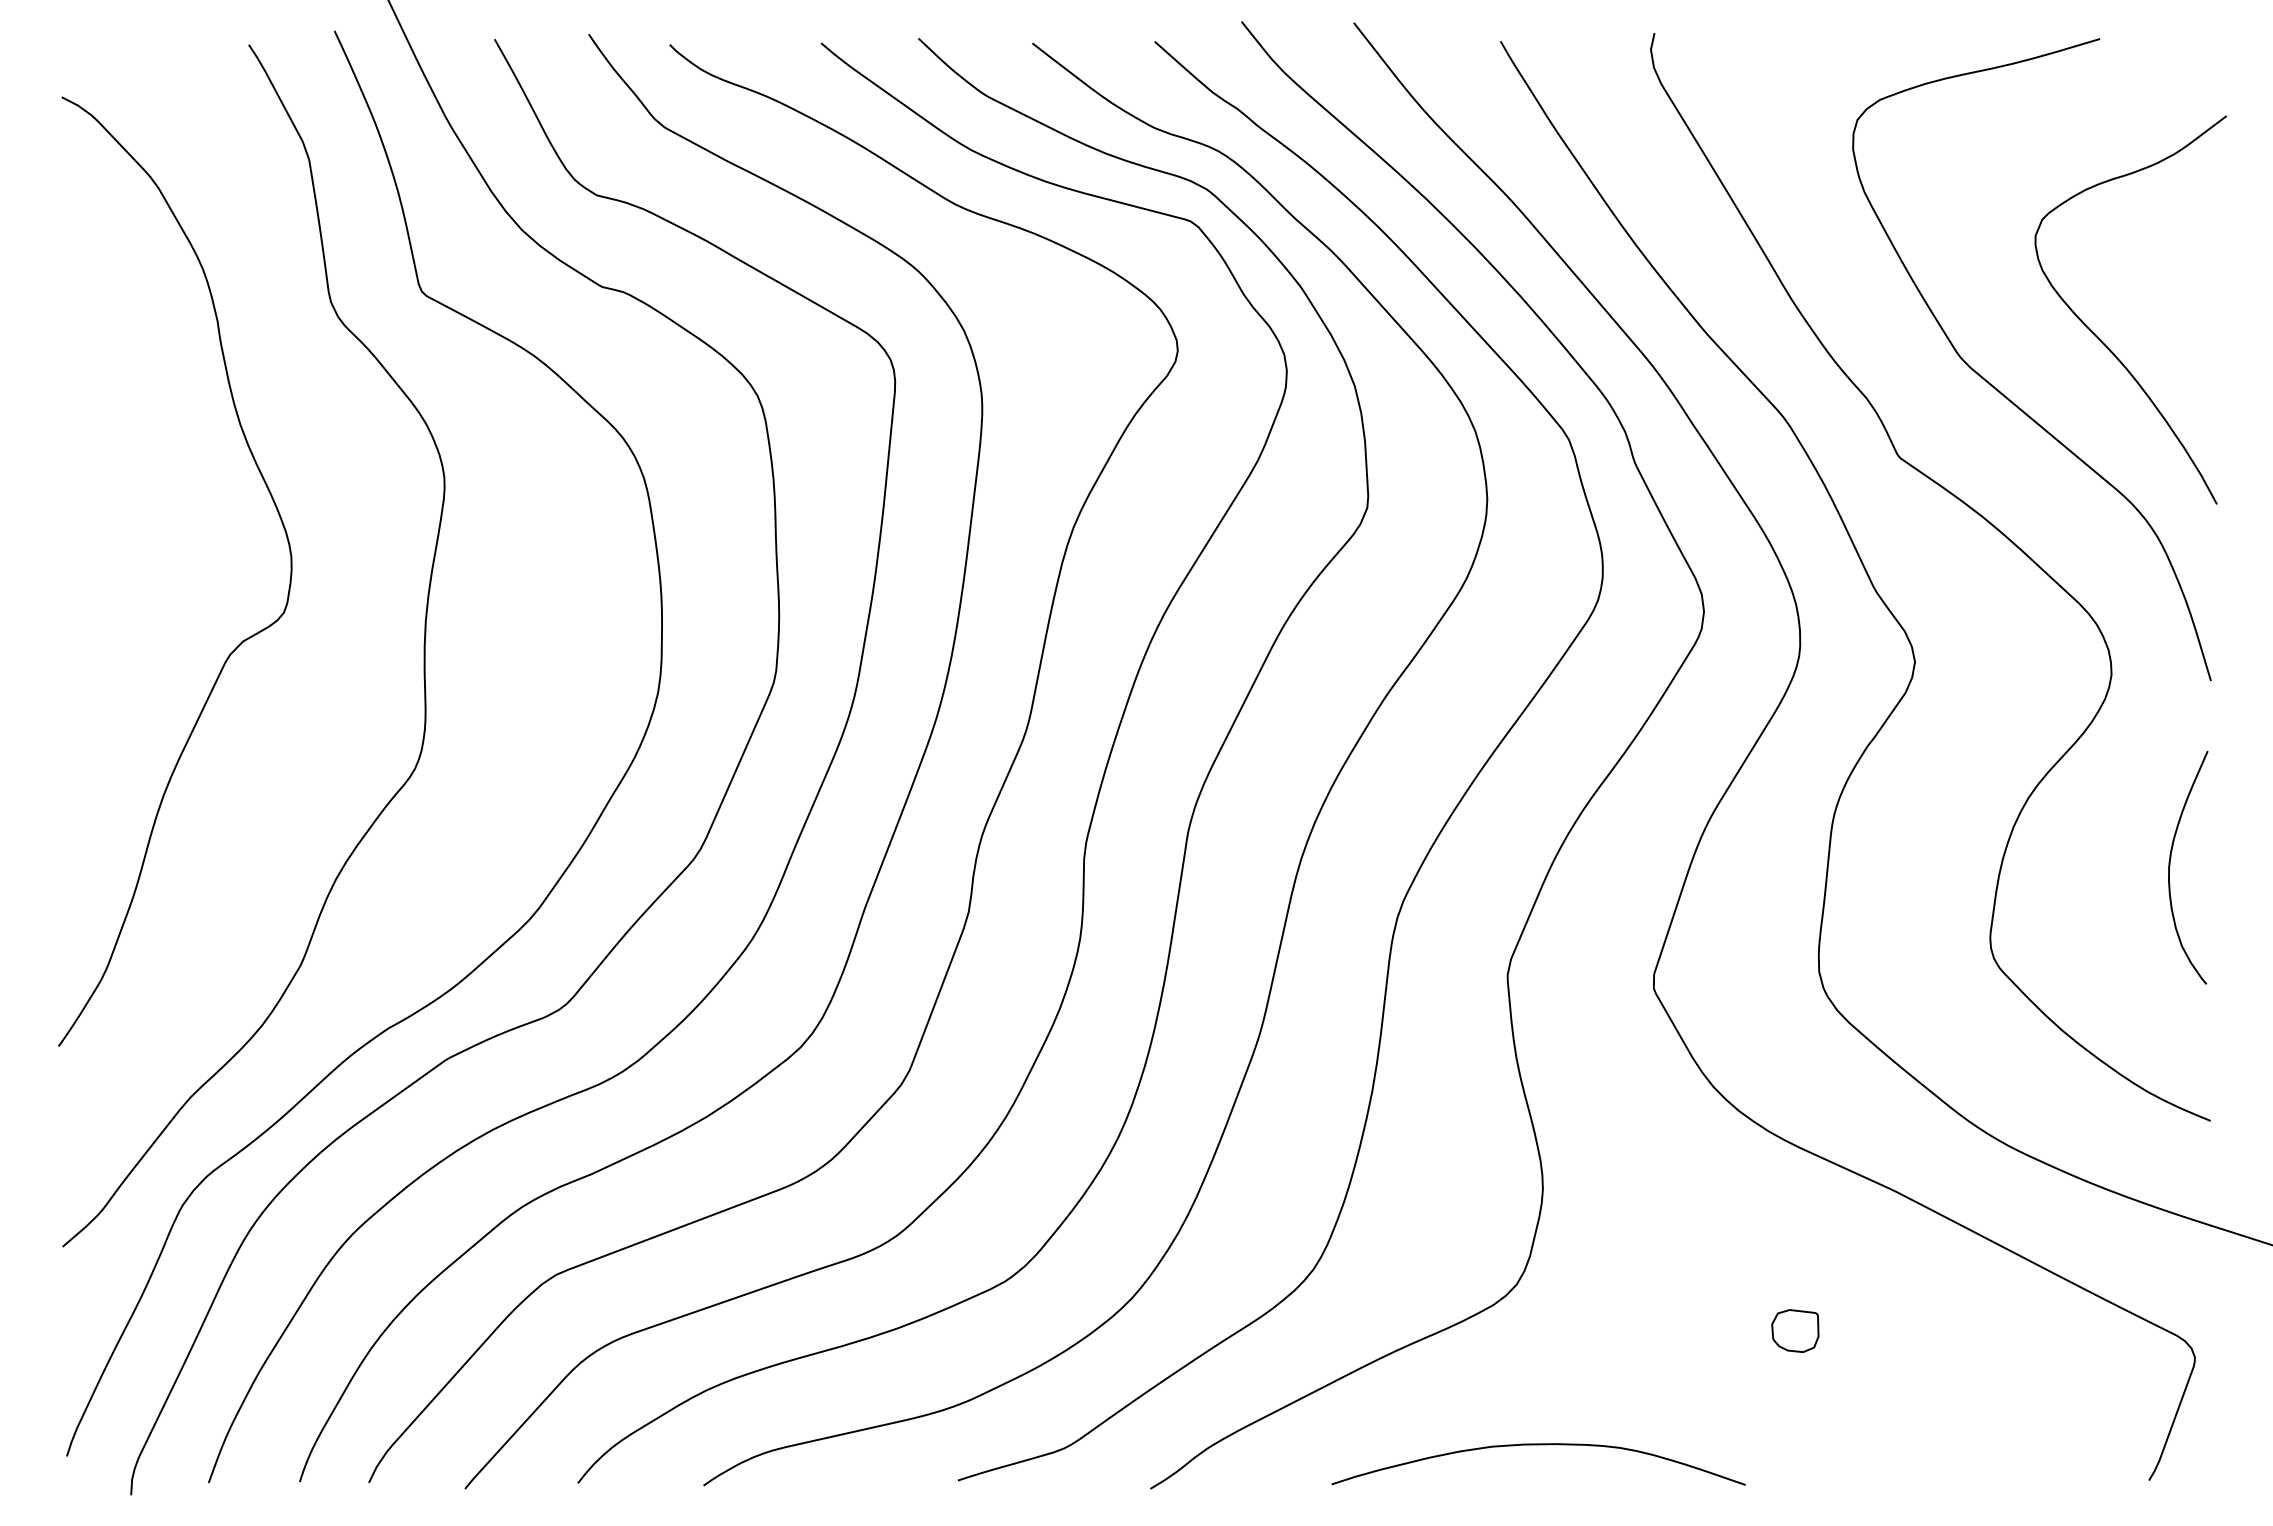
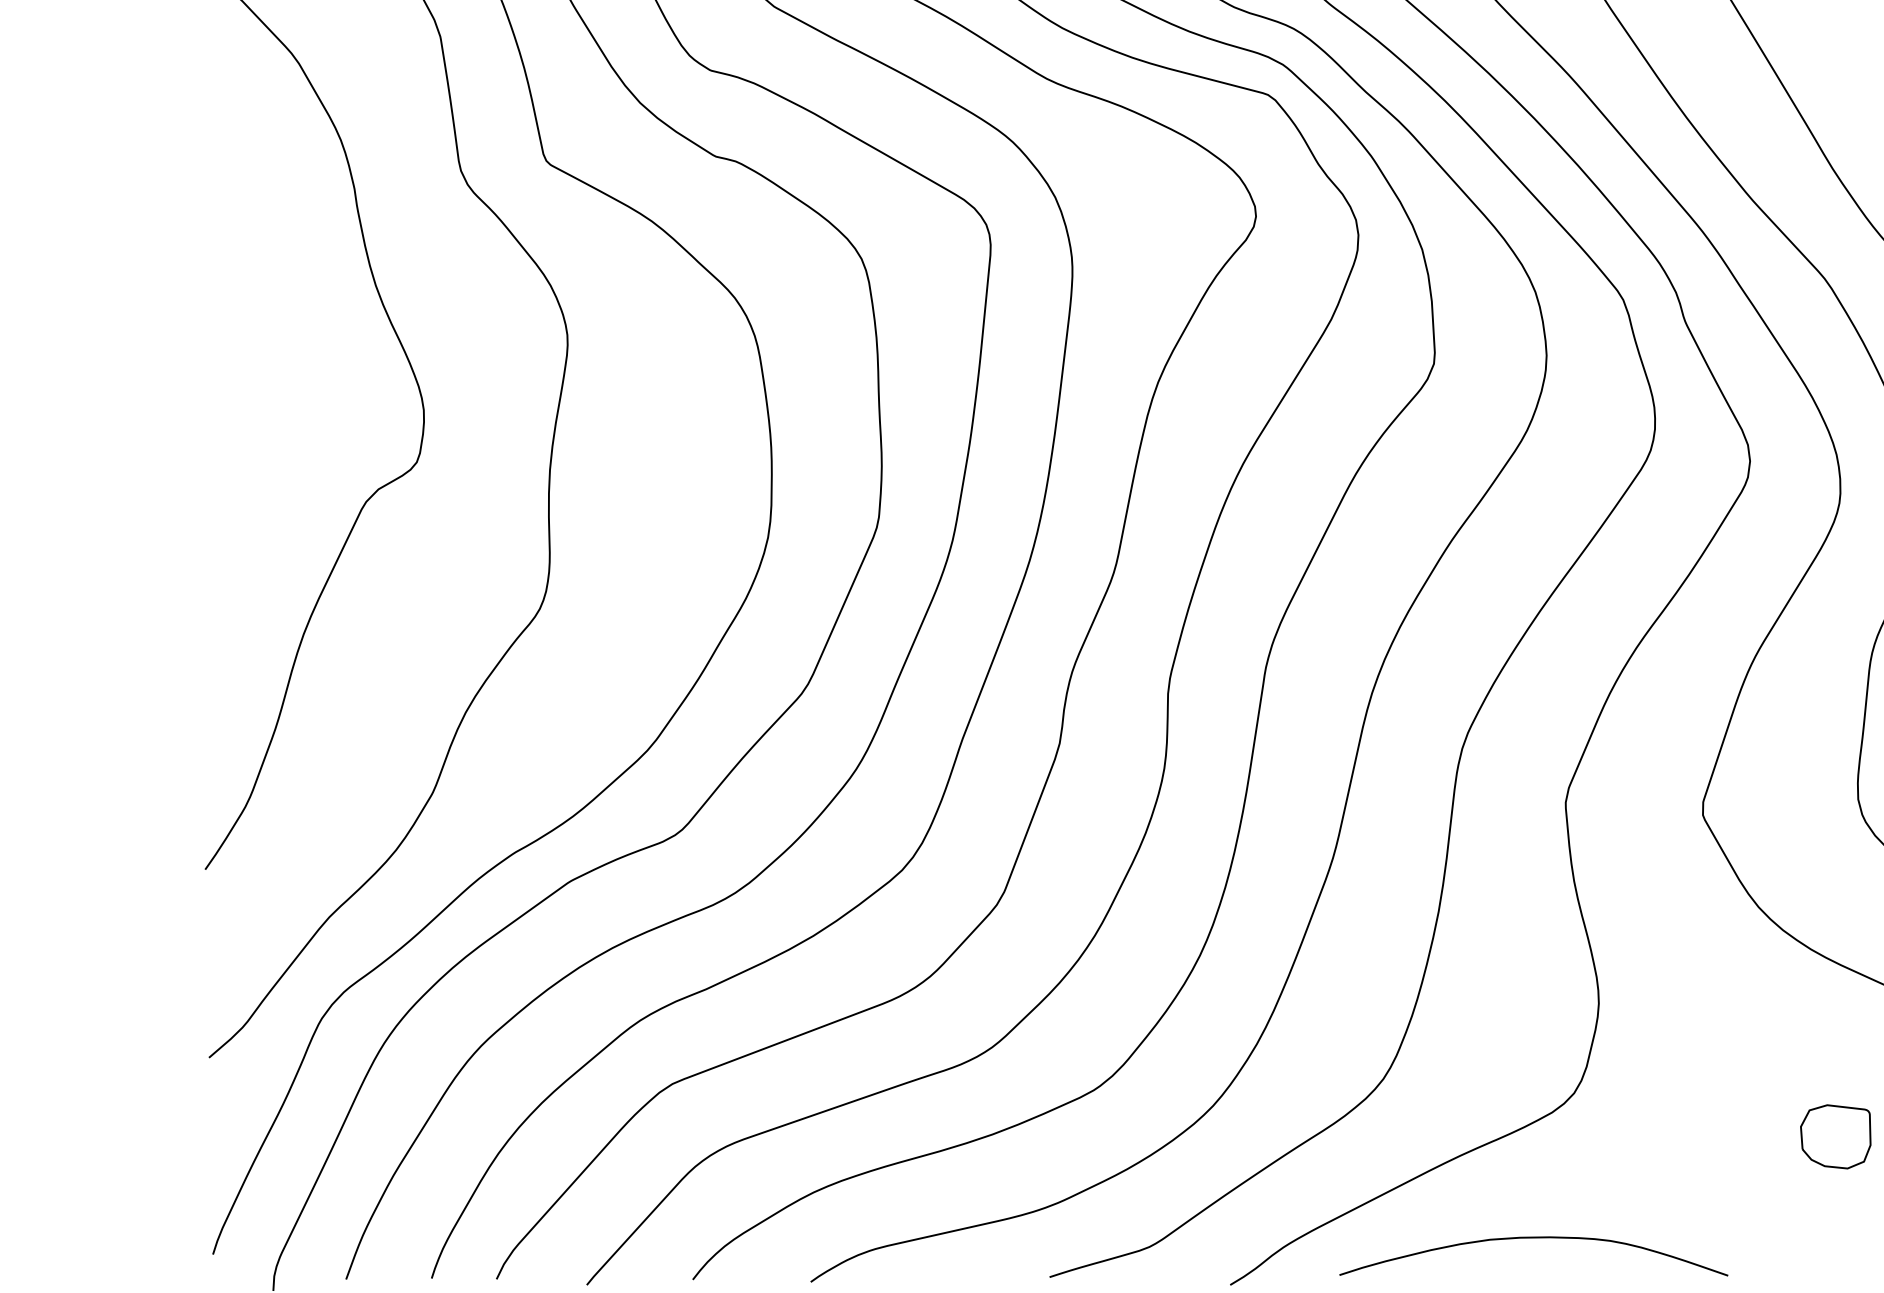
part: (1795, 1330) -> (1836, 1136), size x1.6
curve: (1538, 1445) -> (1533, 1238), moved

